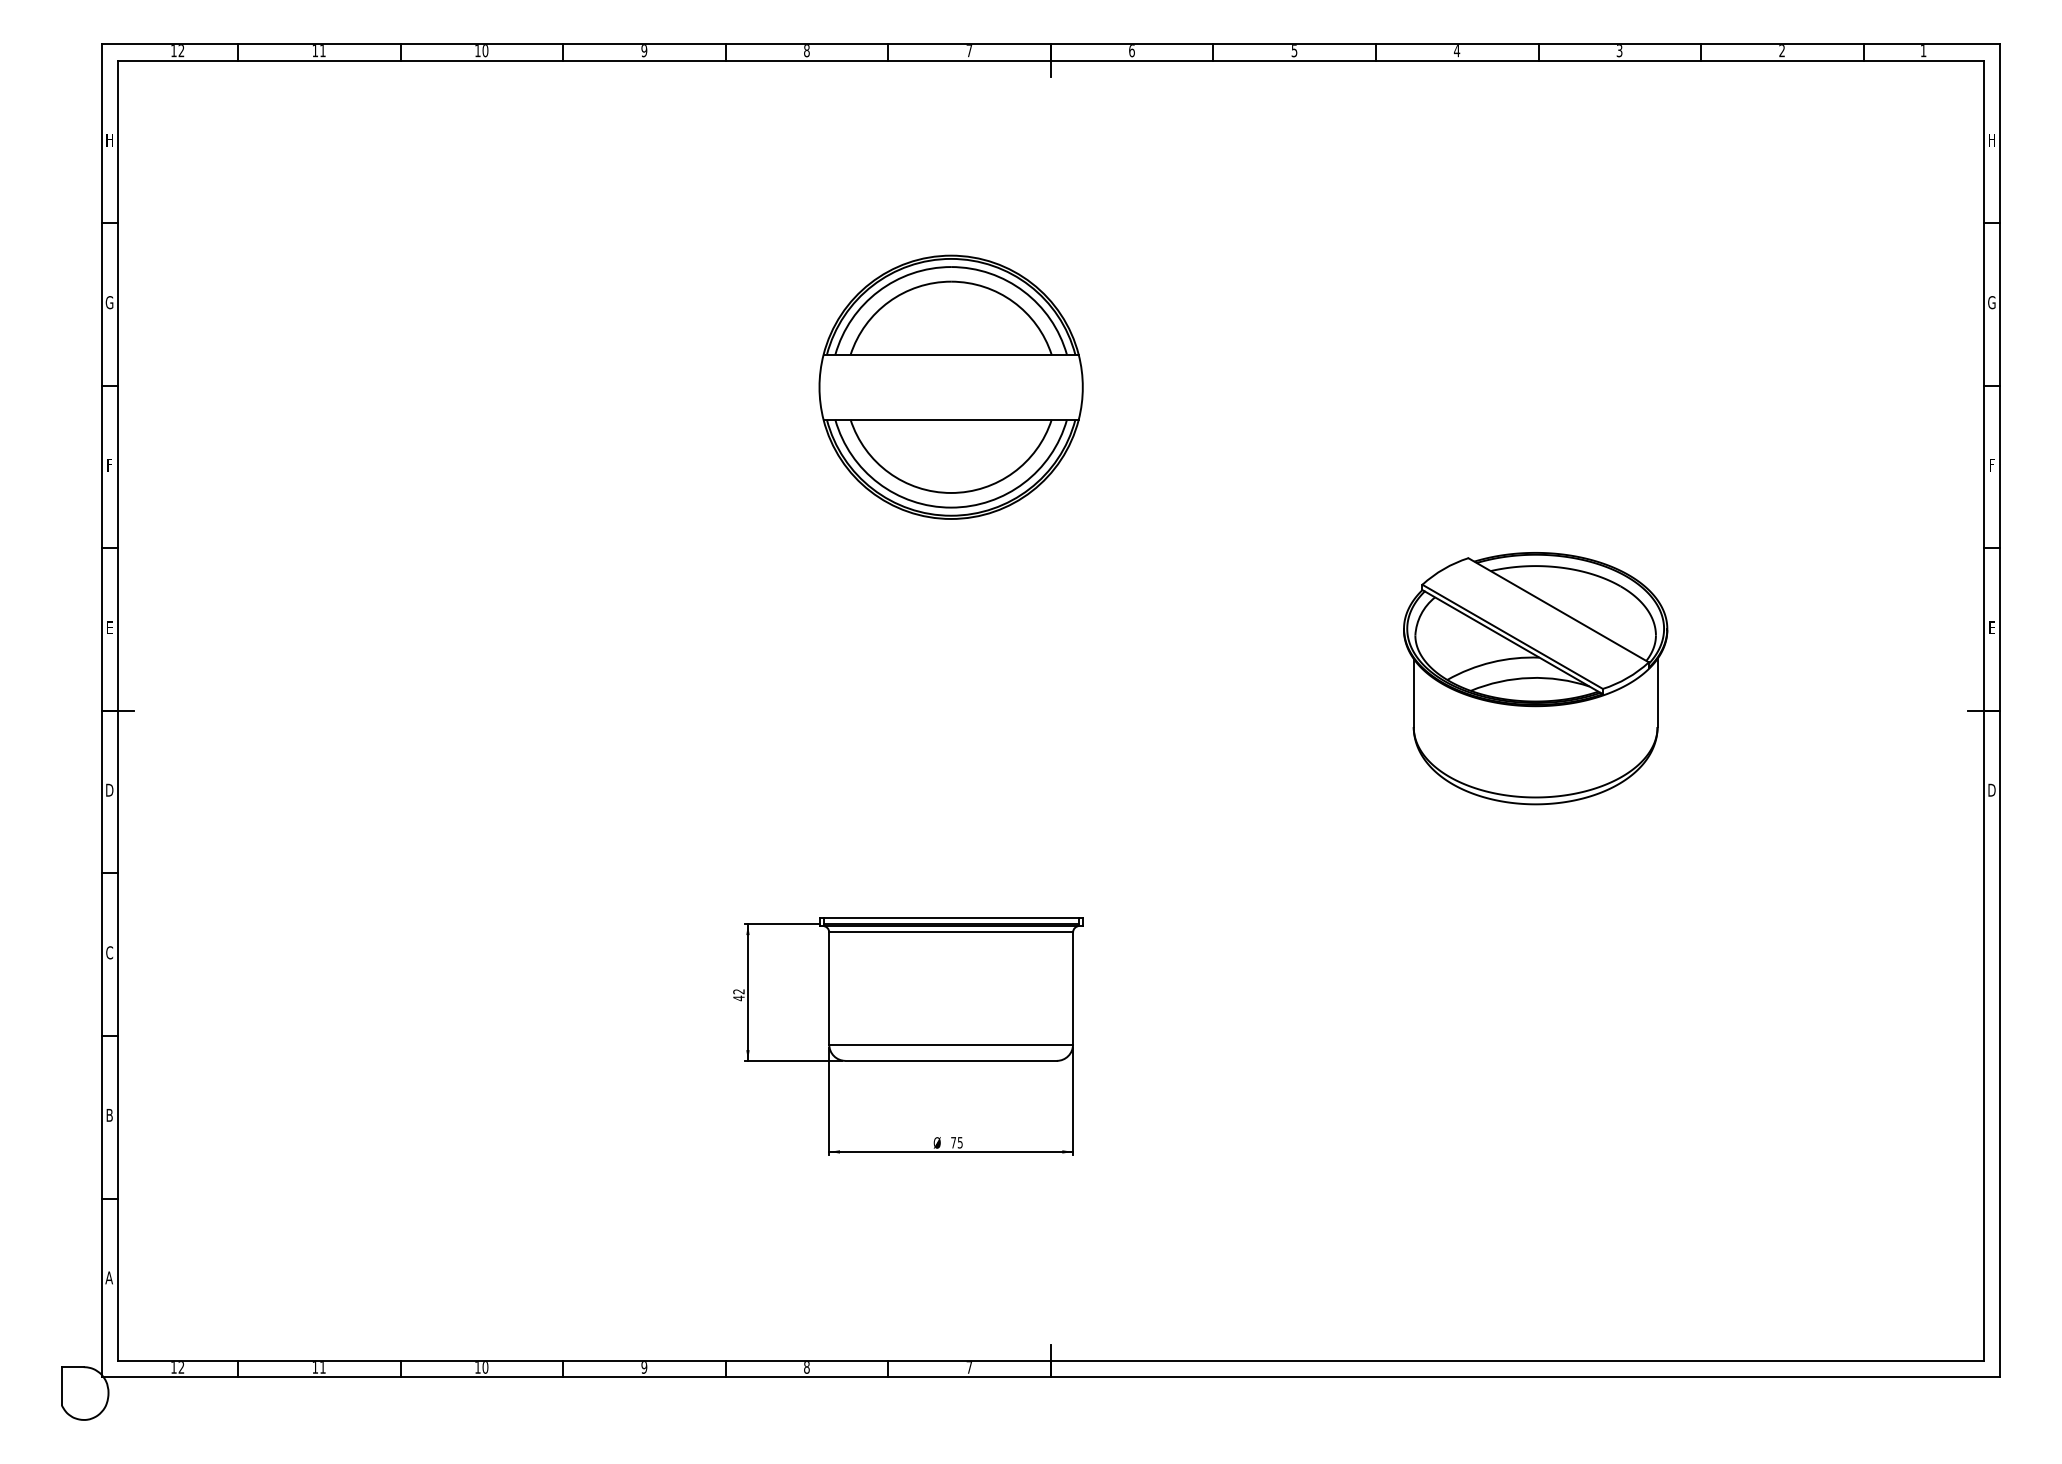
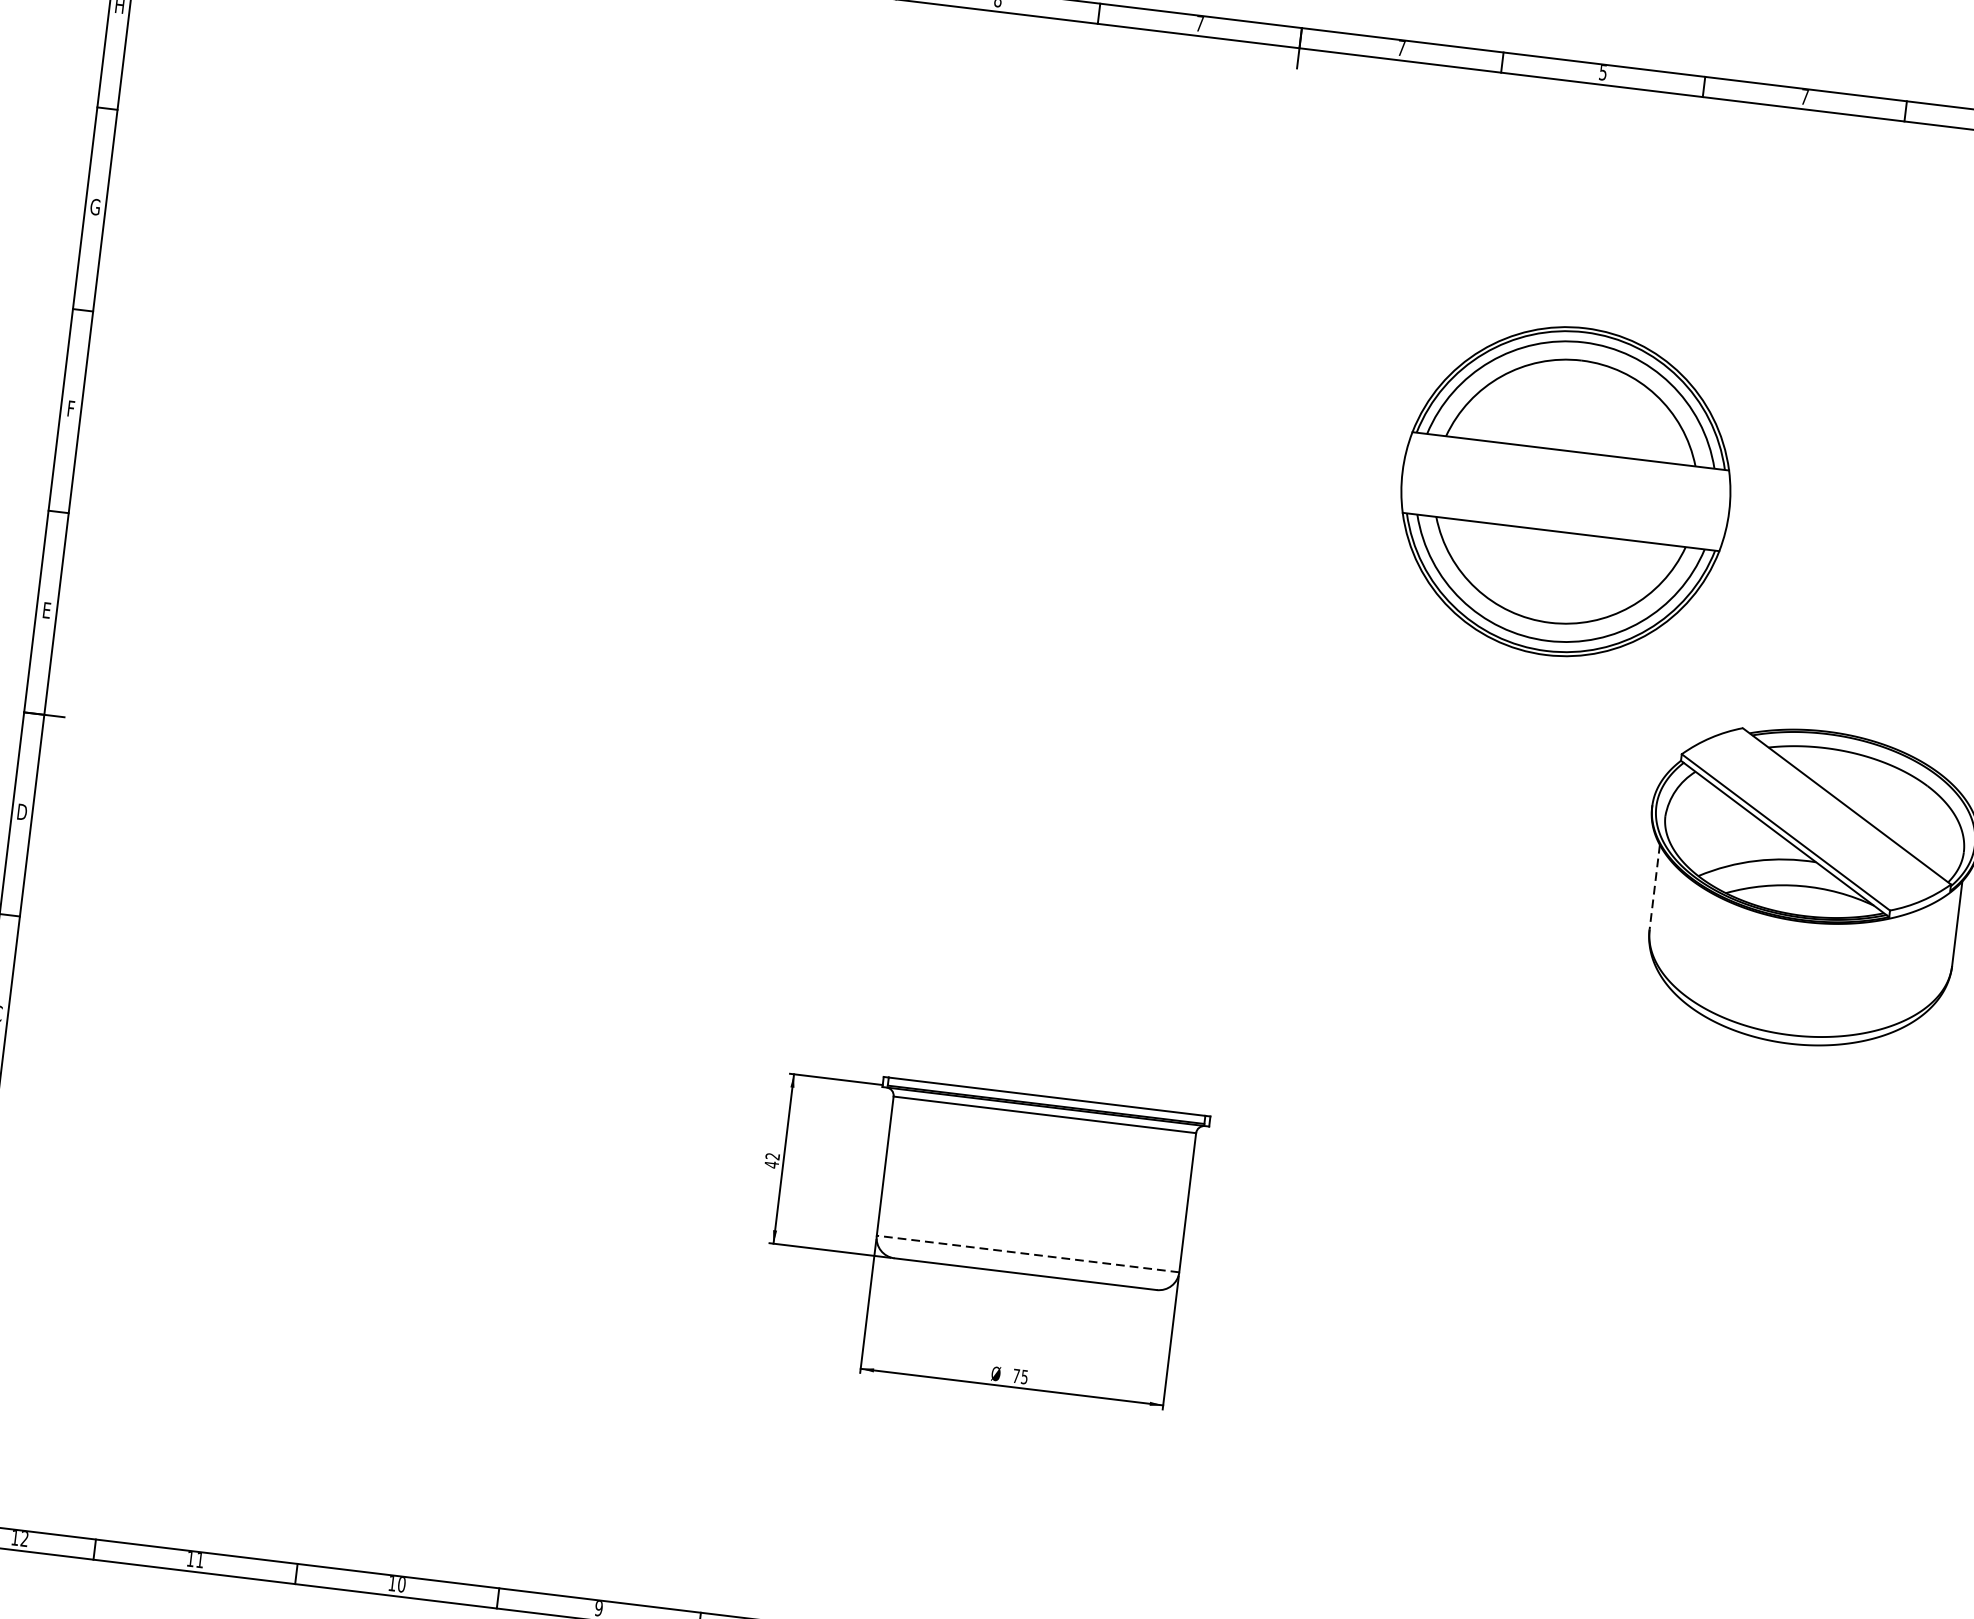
text: (1131, 51) -> (1400, 48), 6 -> 7
text: (1456, 51) -> (1804, 97), 4 -> 7
part: (950, 386) -> (1565, 490), moved
line: (1413, 693) -> (1654, 887), solid -> dashed
line: (951, 1044) -> (1028, 1253), solid -> dashed

